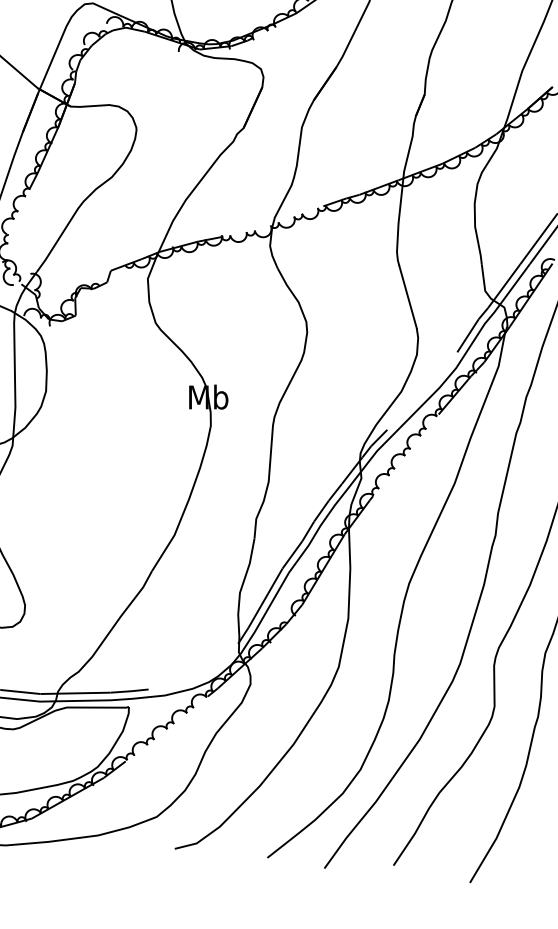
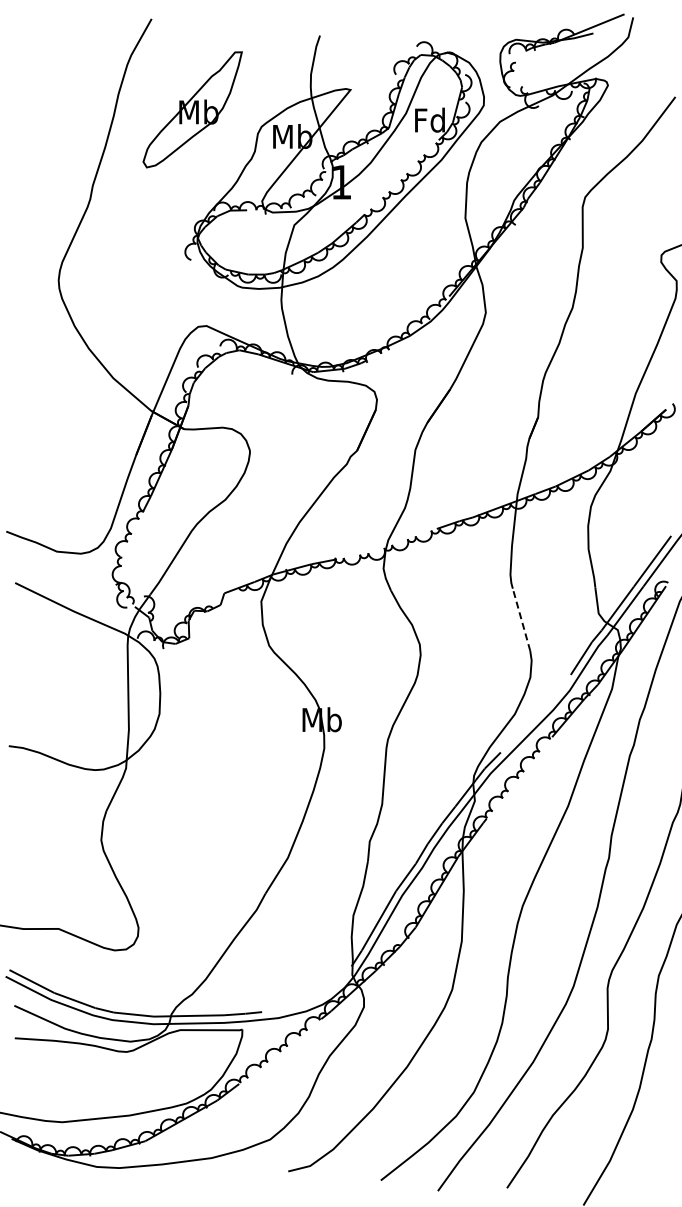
line: (408, 296) -> (521, 619), solid -> dashed

